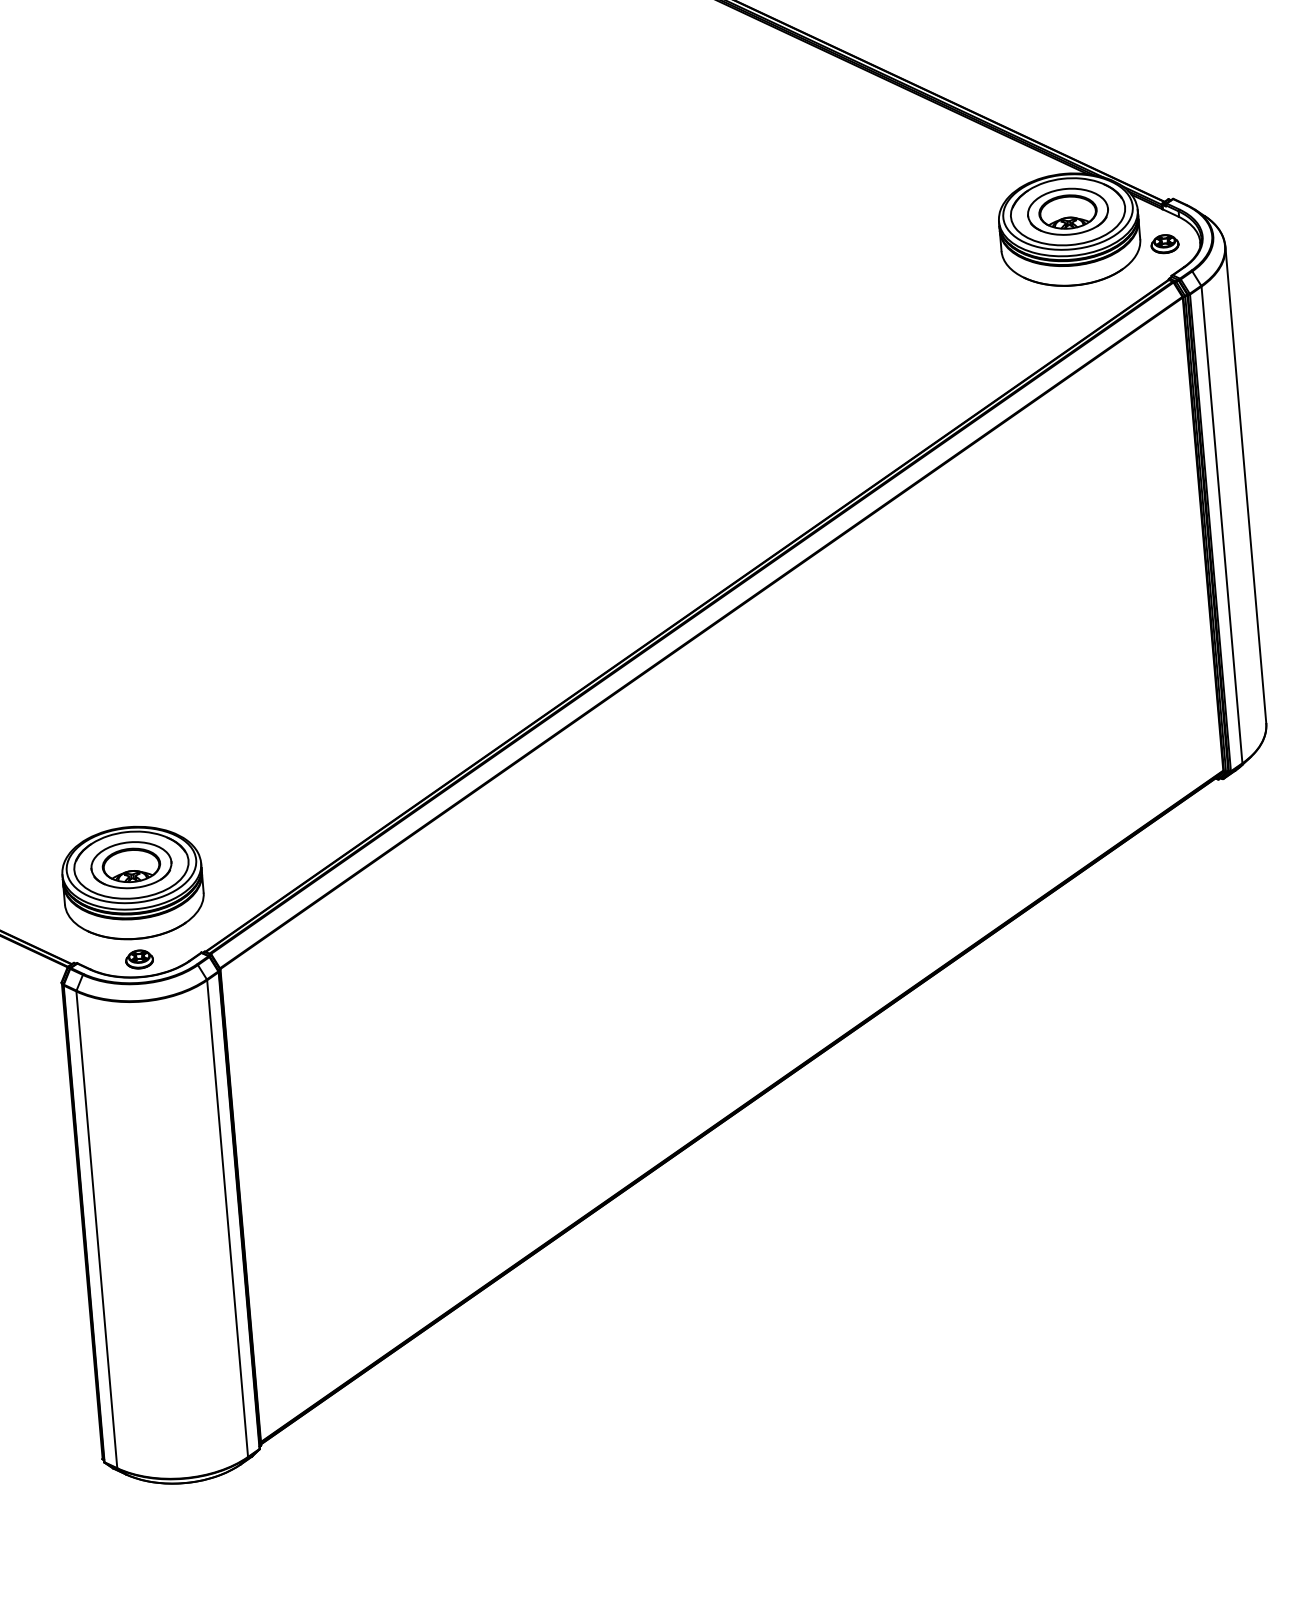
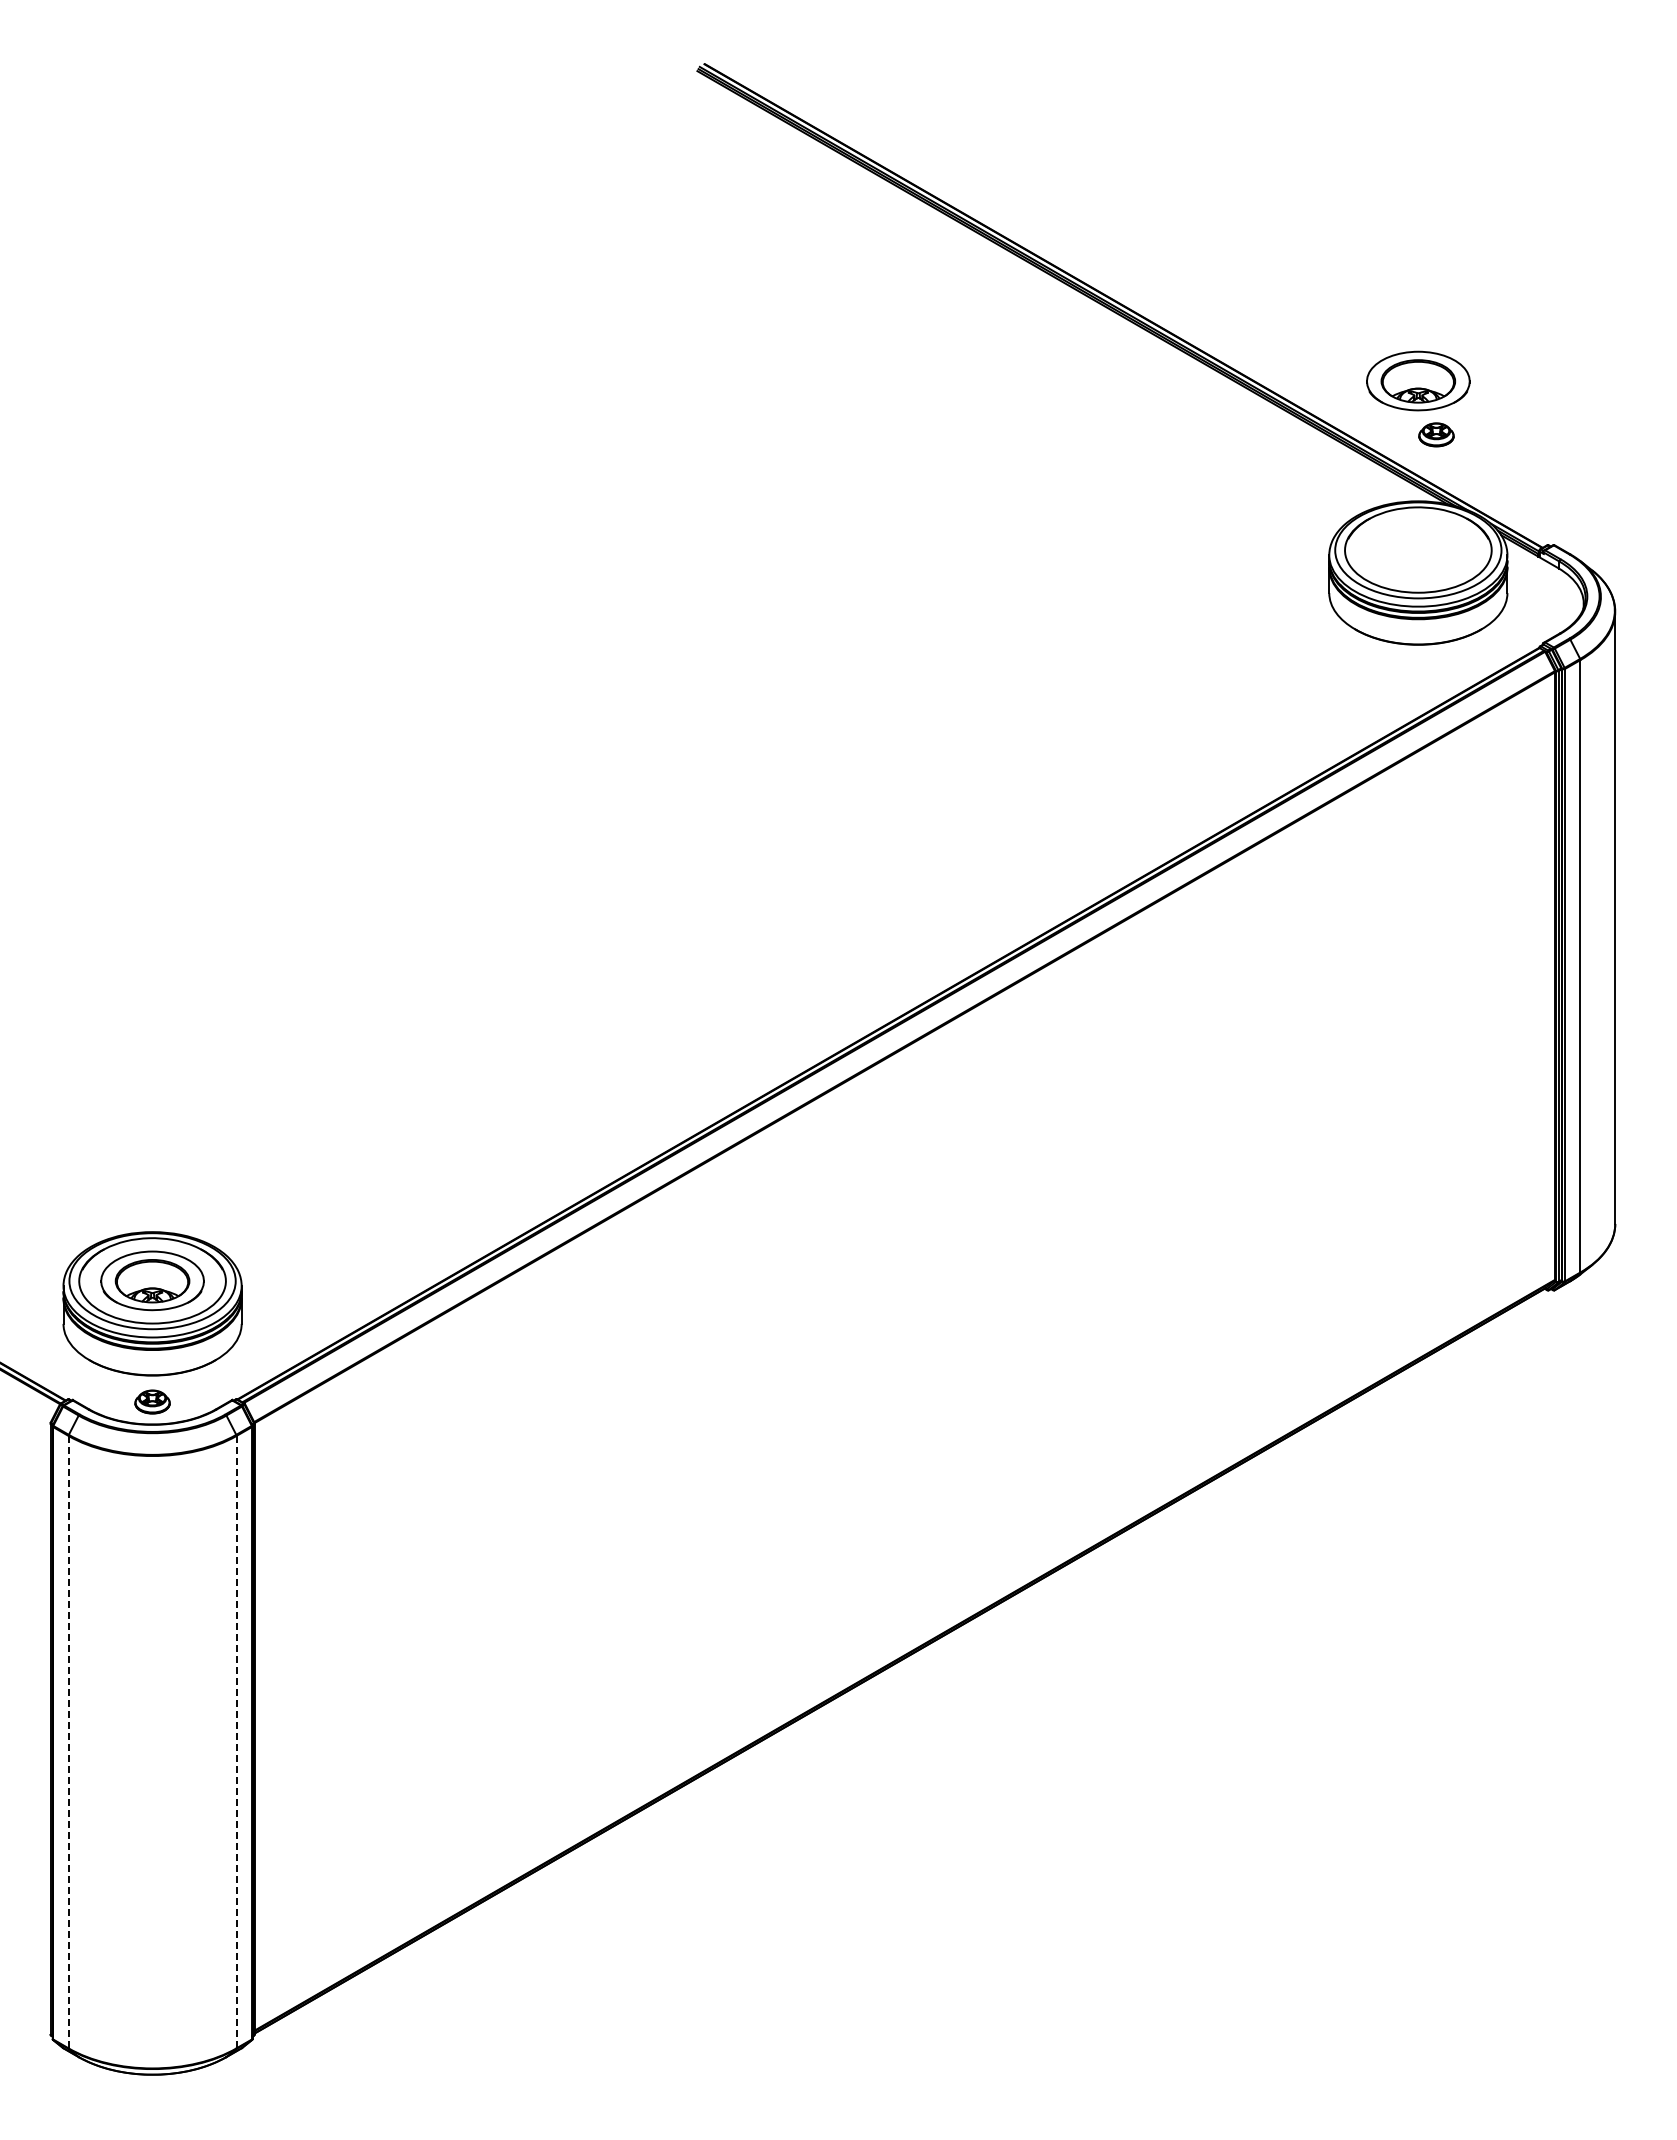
part: (1068, 211) -> (1418, 380), moved
part: (1164, 243) -> (1436, 434), moved
line: (227, 1218) -> (236, 1741), solid -> dashed
line: (96, 1230) -> (68, 1742), solid -> dashed

